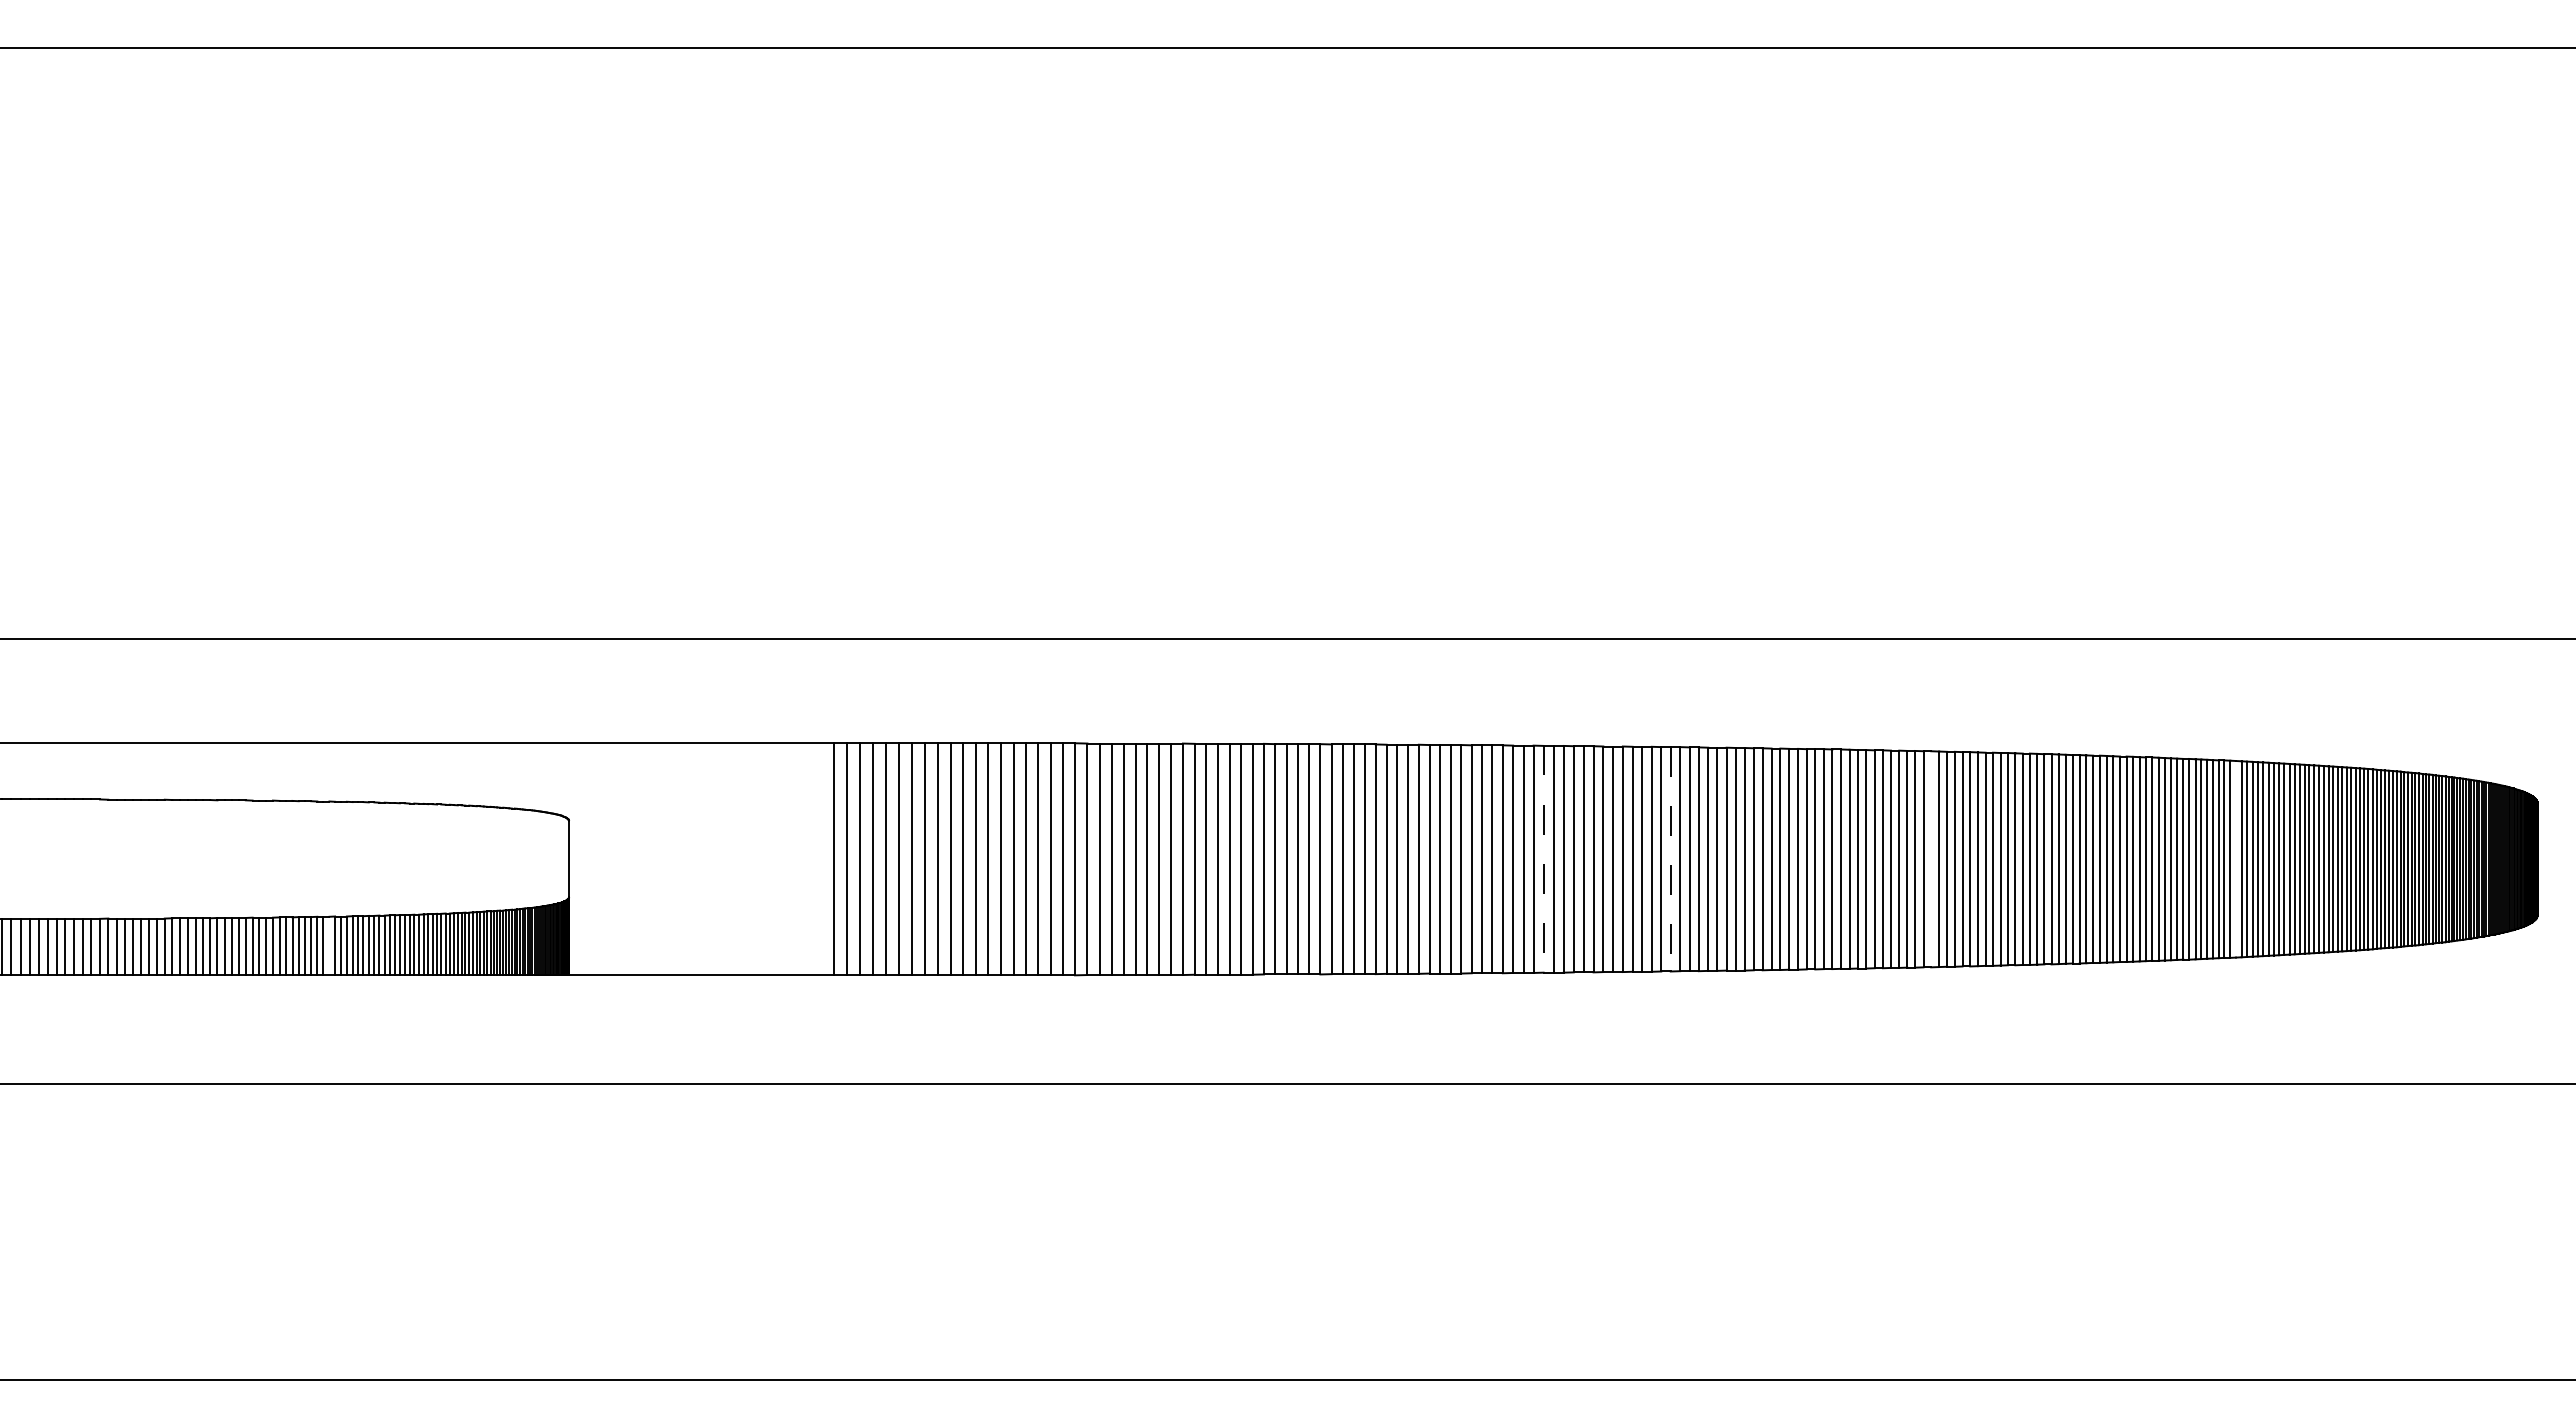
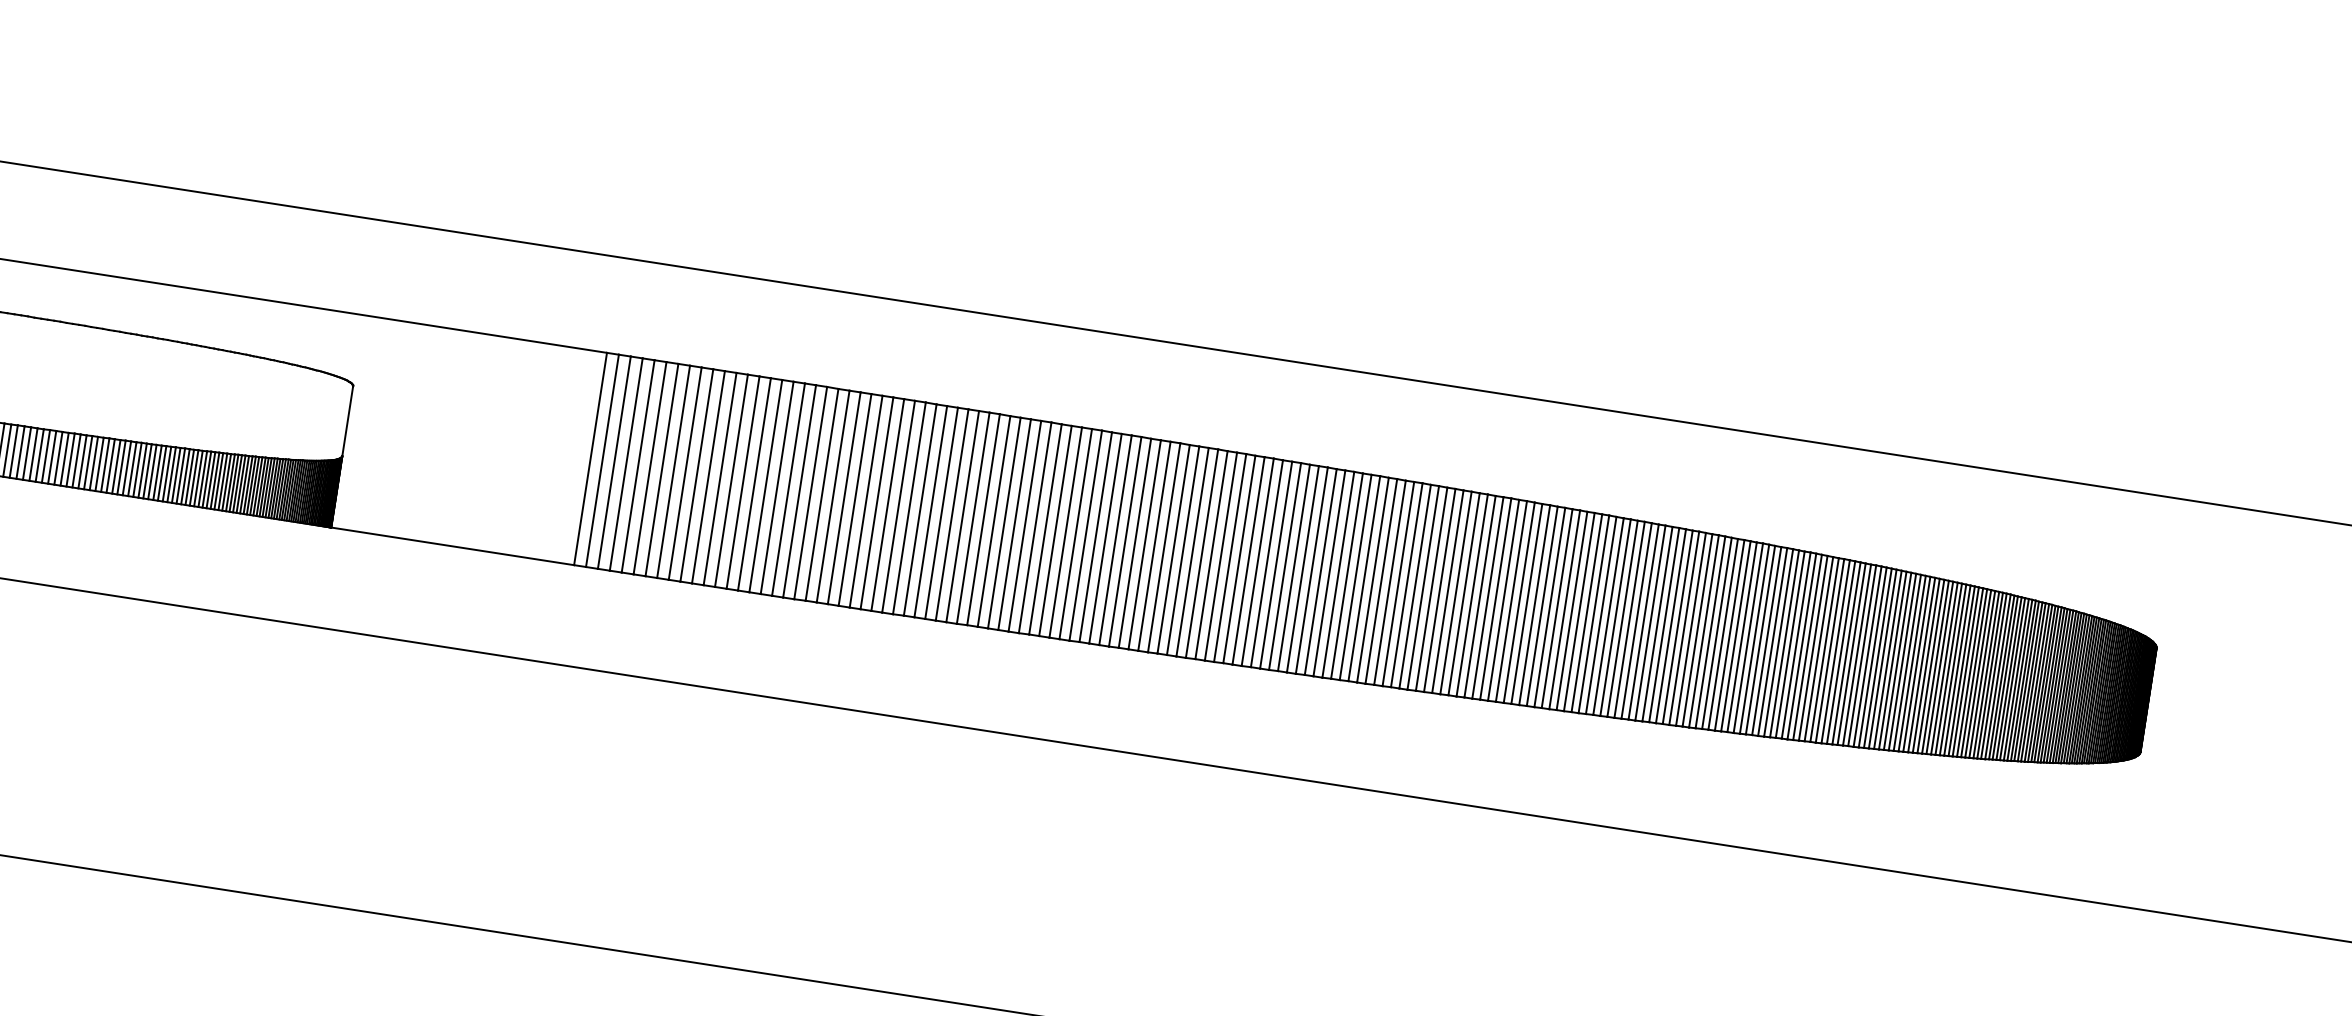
line: (1543, 859) -> (1239, 559), dashed -> solid
line: (1670, 859) -> (1355, 577), dashed -> solid
line: (1931, 859) -> (1594, 614), added
line: (2235, 859) -> (1872, 657), added
line: (329, 945) -> (116, 466), added

